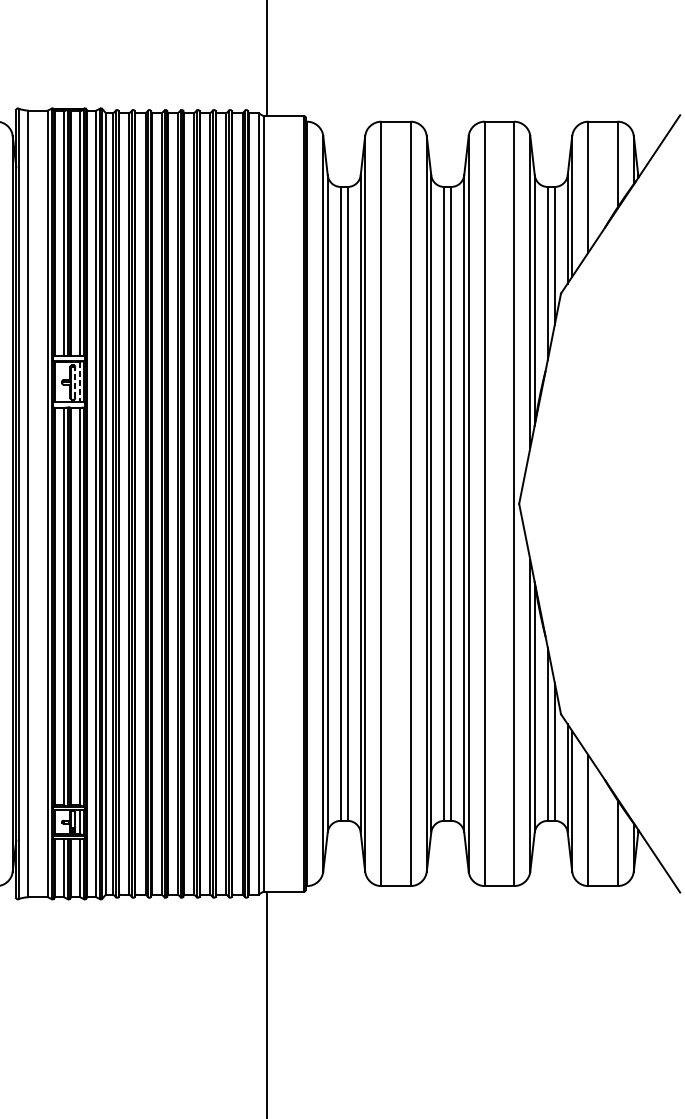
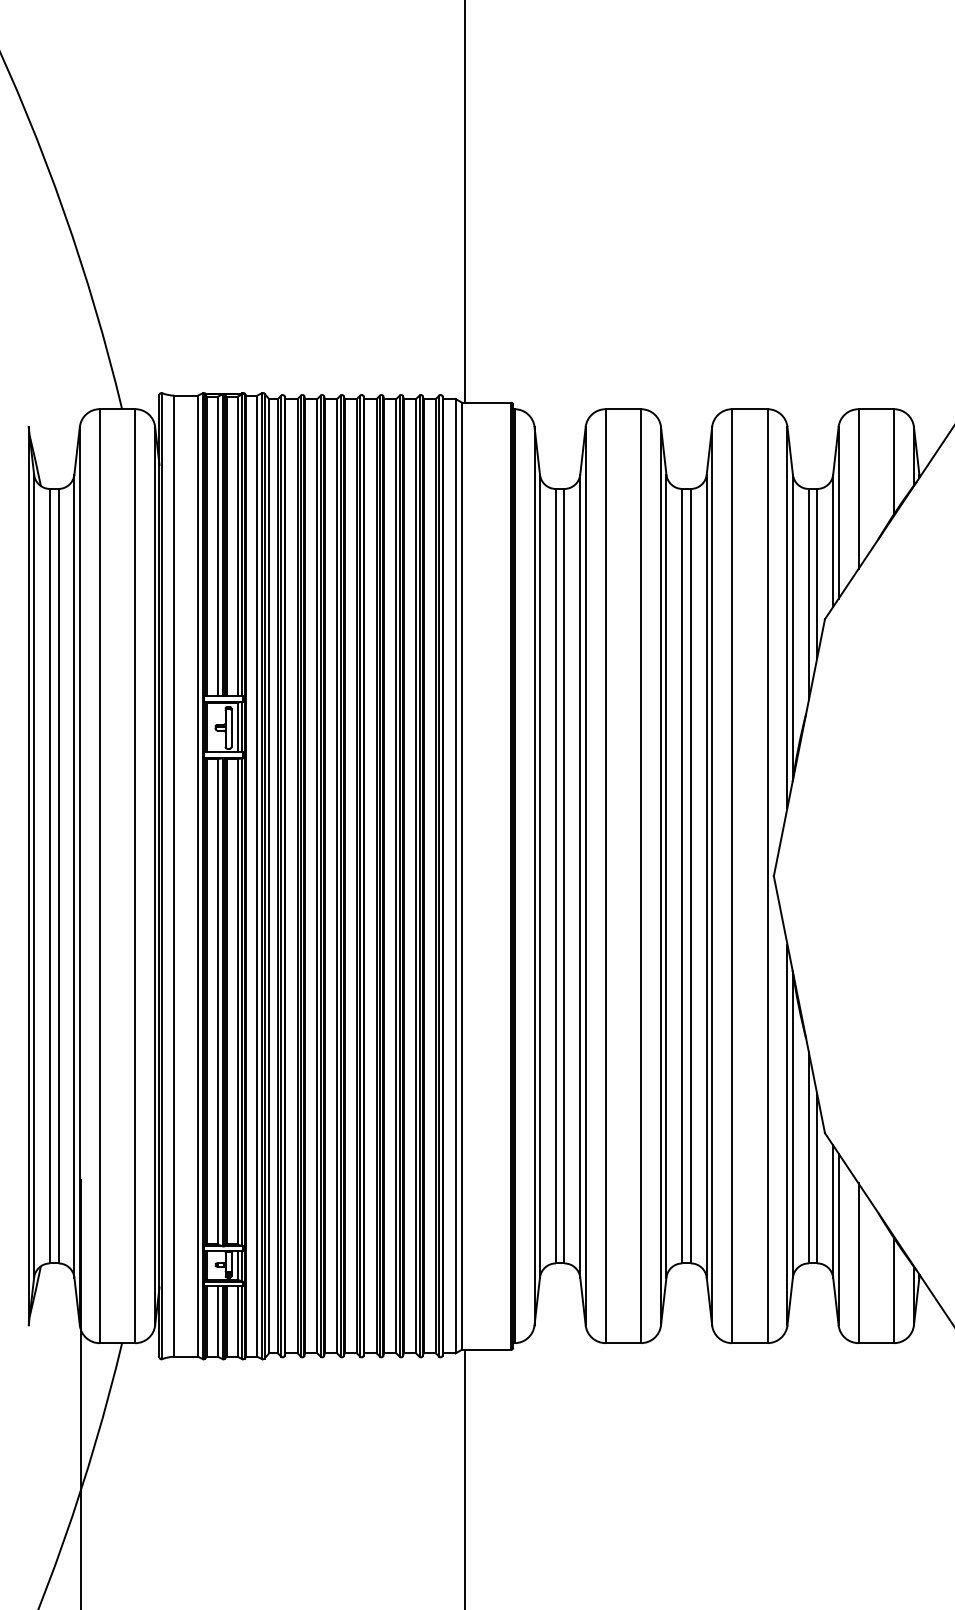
line: (75, 382) -> (231, 727), dashed -> solid
line: (80, 382) -> (237, 727), dashed -> solid

